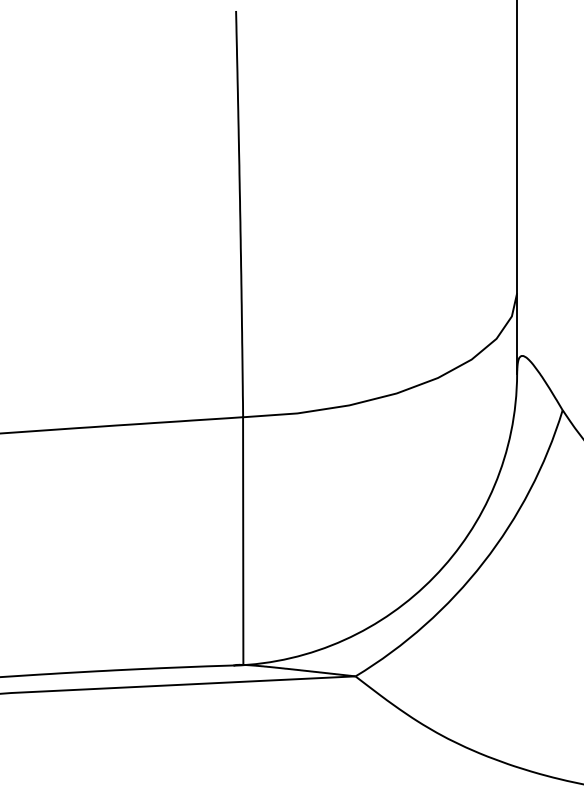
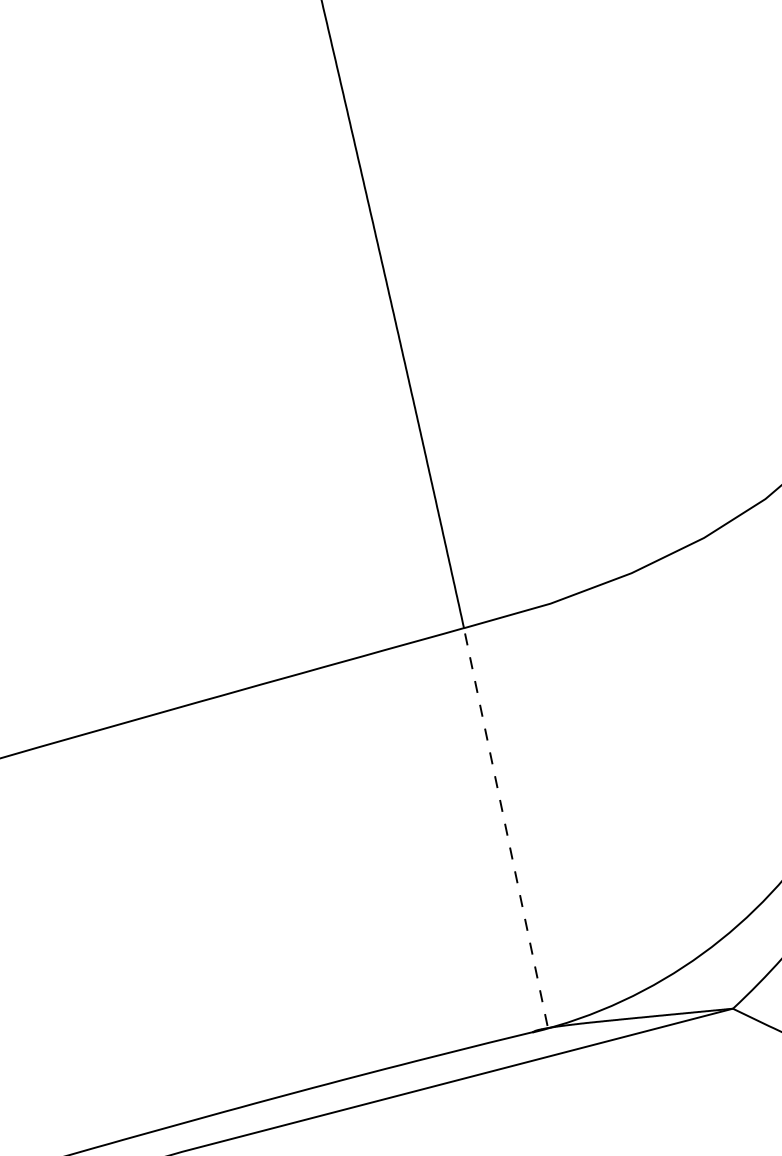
line: (243, 539) -> (505, 825), solid -> dashed

